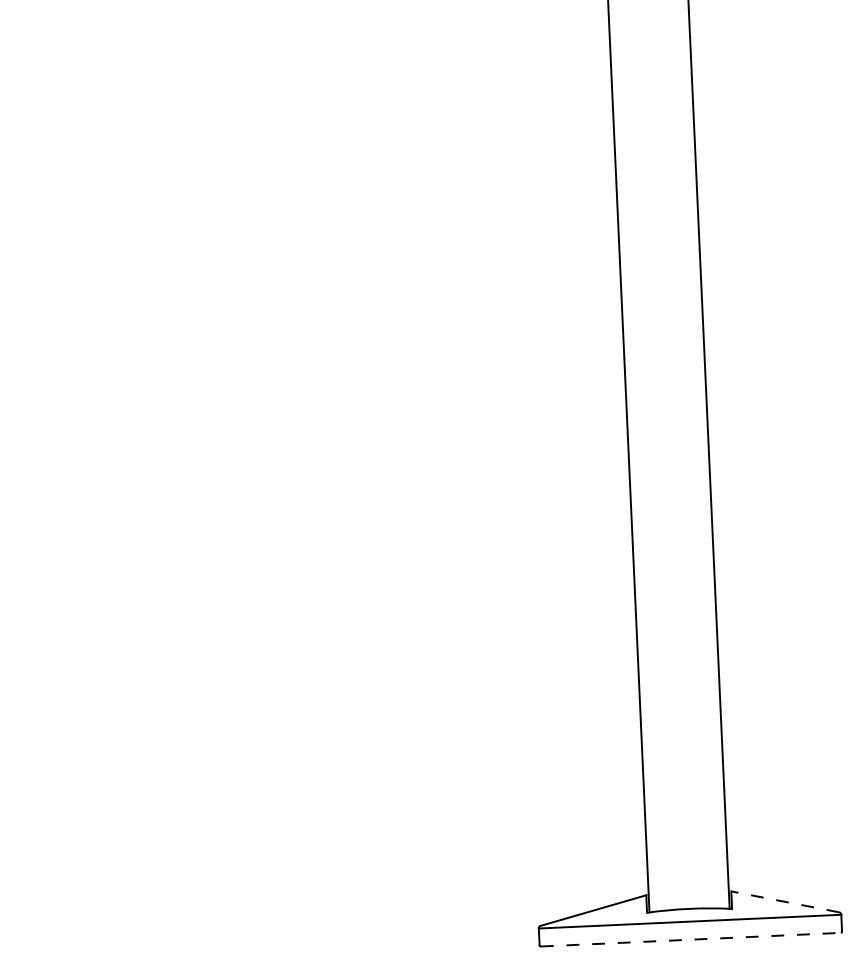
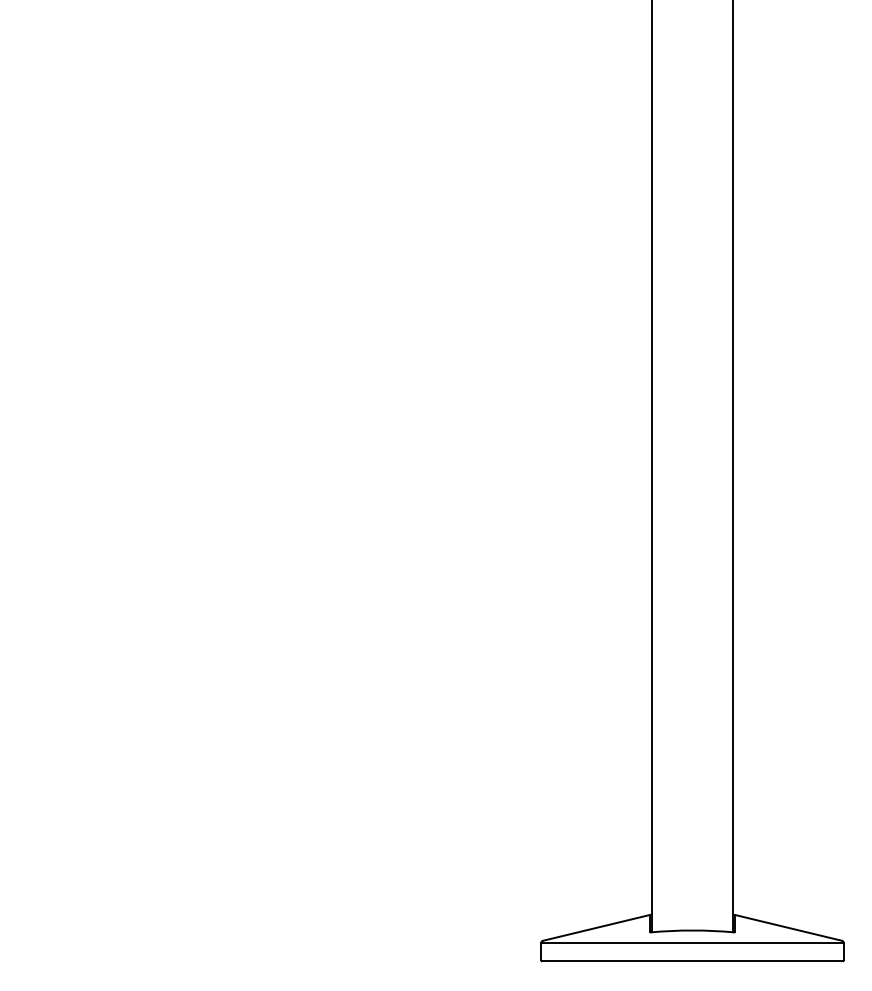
line: (785, 901) -> (788, 927), dashed -> solid
line: (691, 939) -> (693, 961), dashed -> solid

